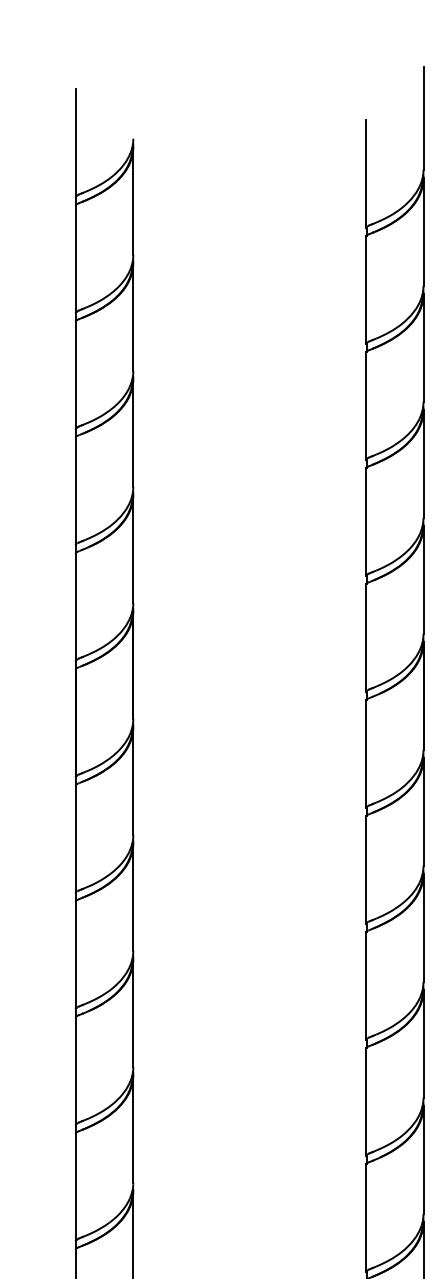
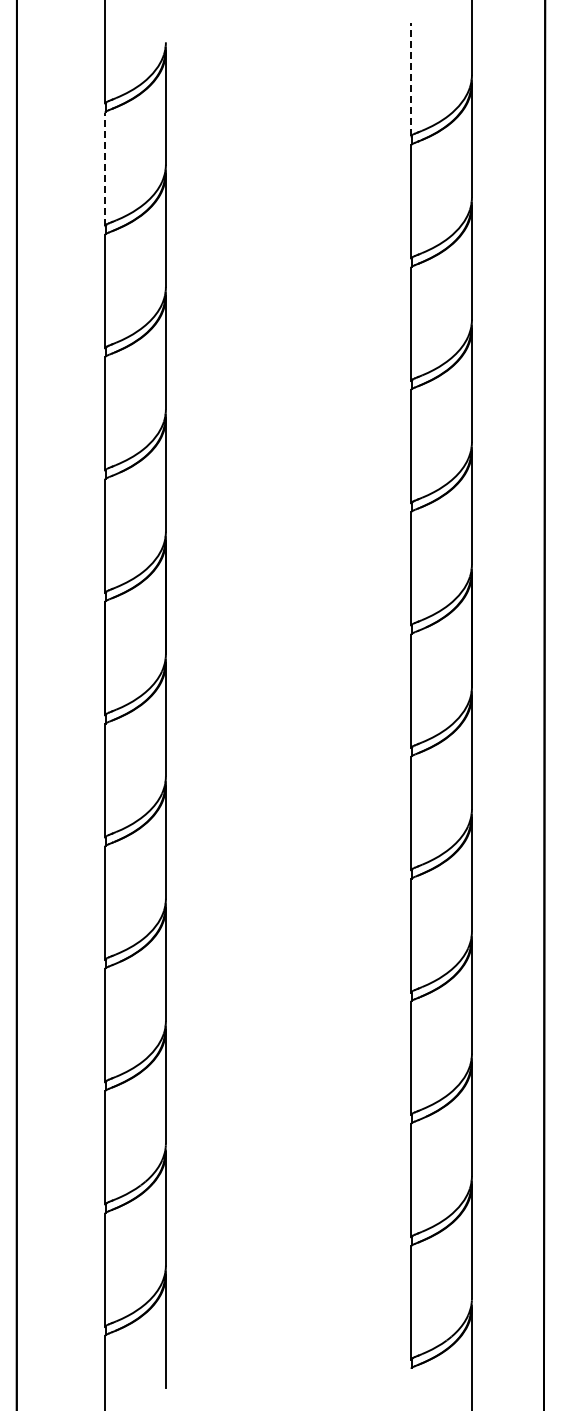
line: (366, 174) -> (411, 79), solid -> dashed
line: (76, 259) -> (105, 169), solid -> dashed

